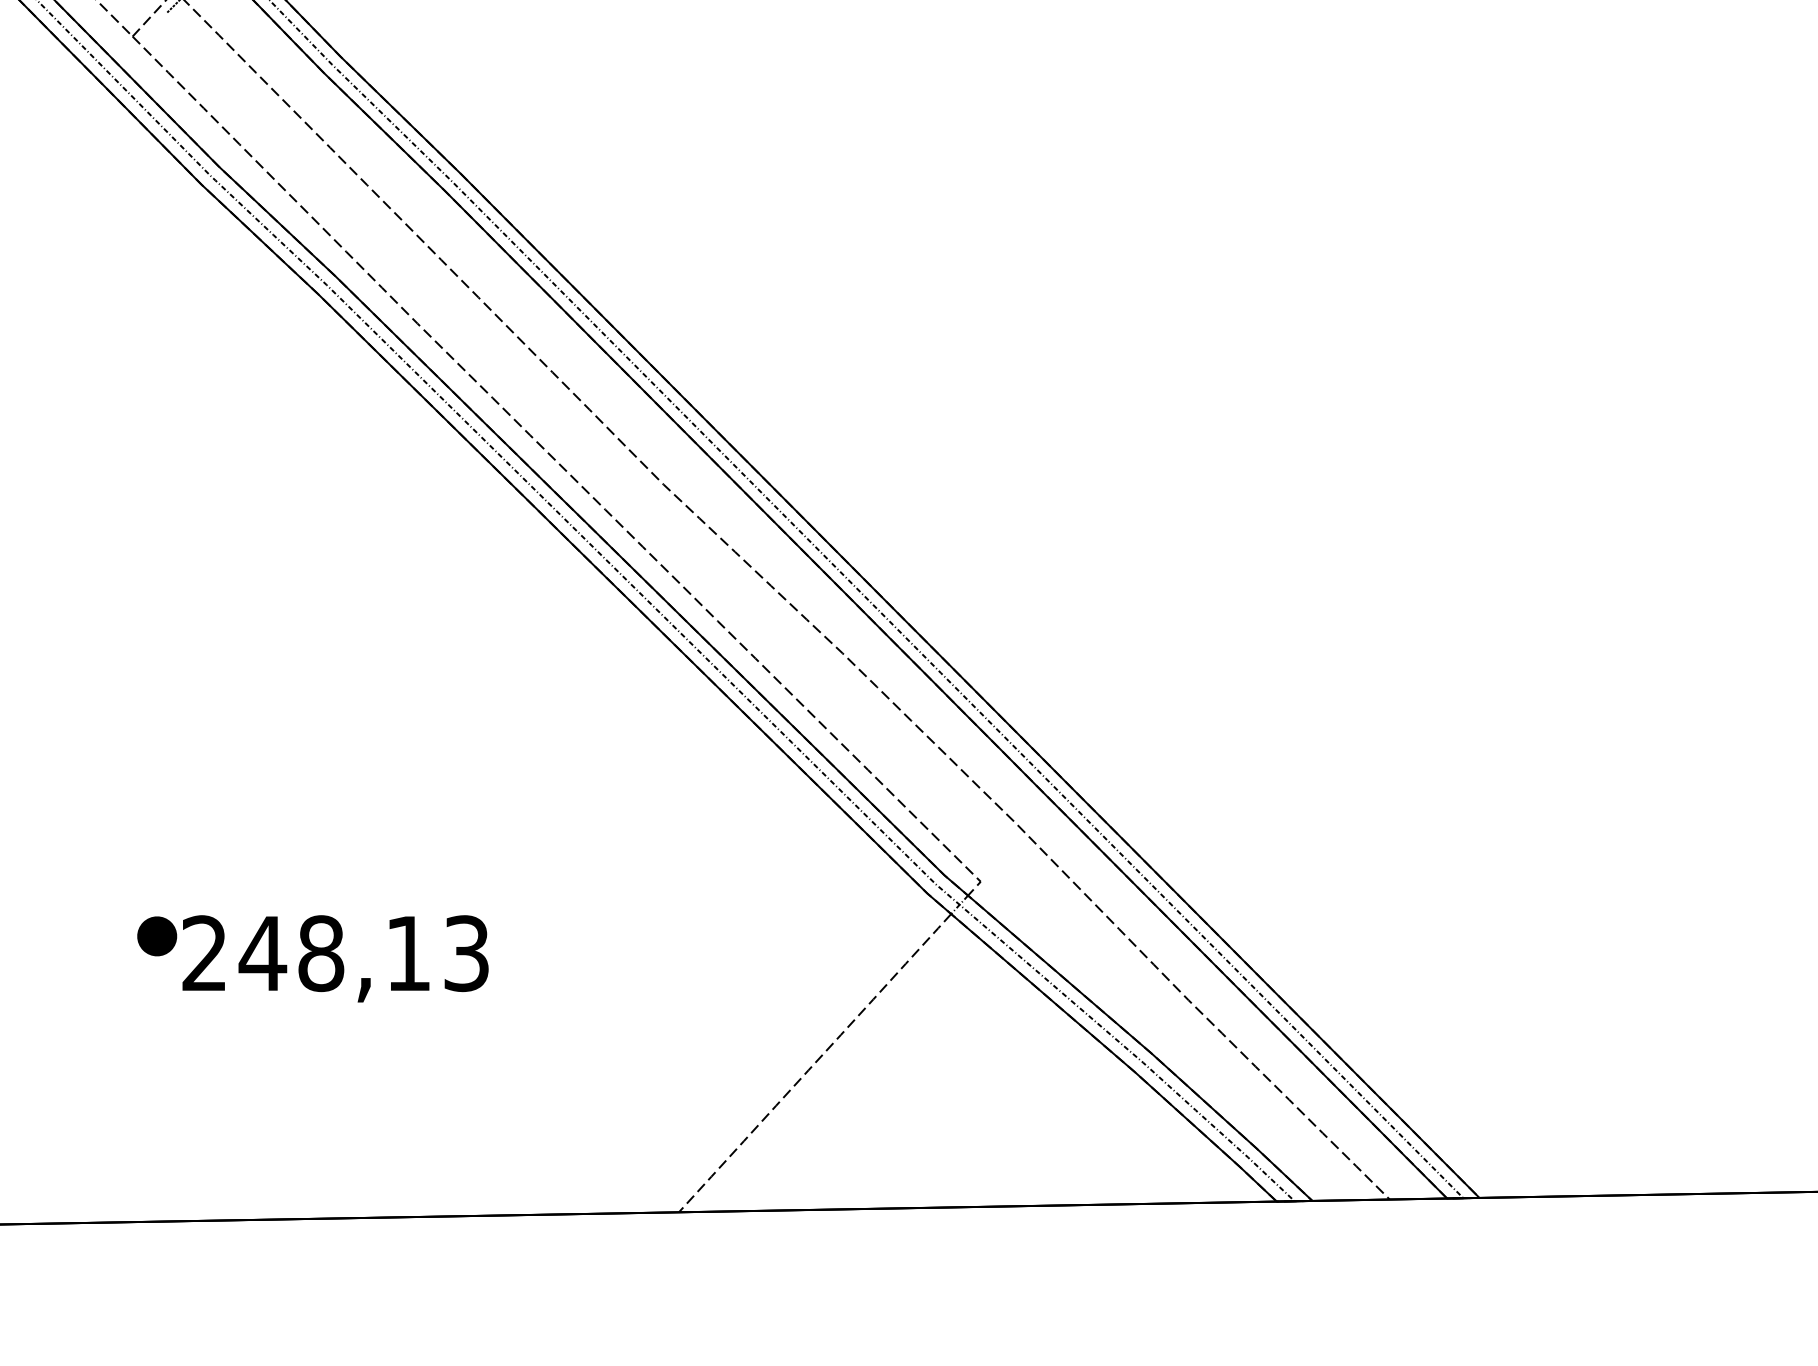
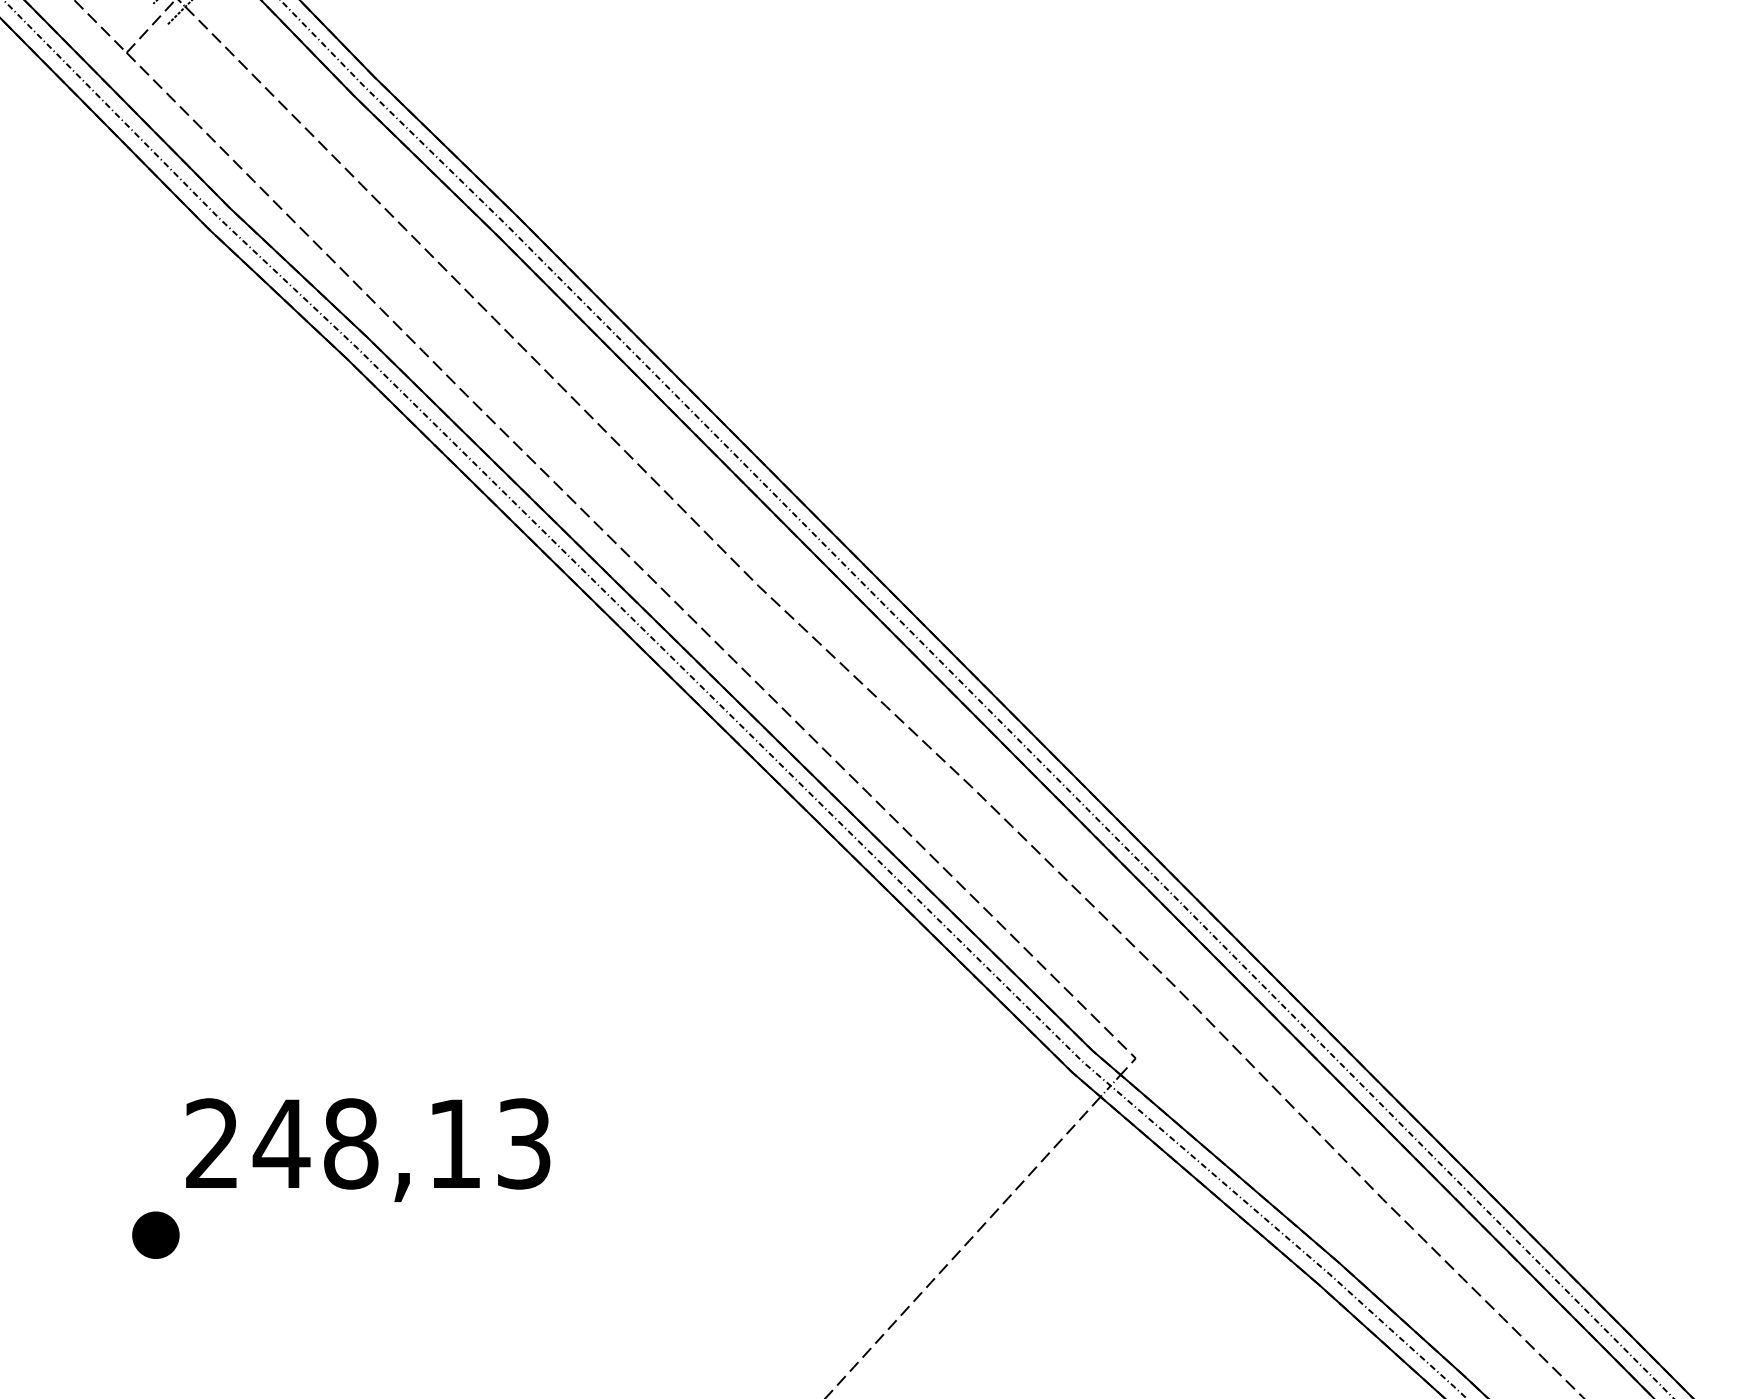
part: (157, 936) -> (156, 1235), moved

